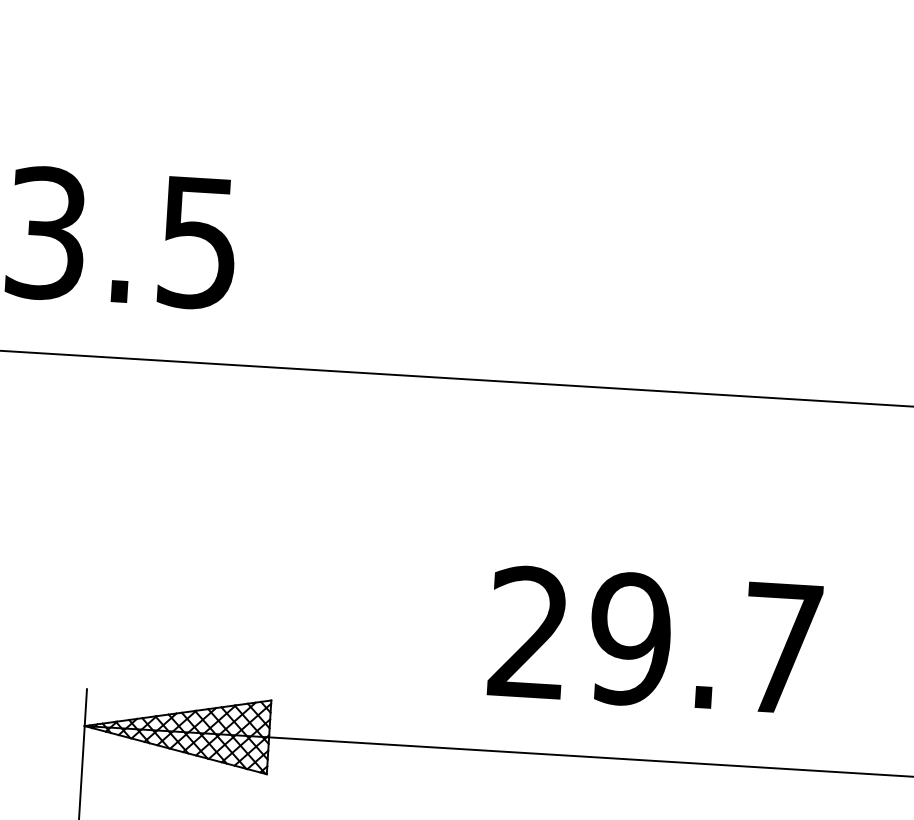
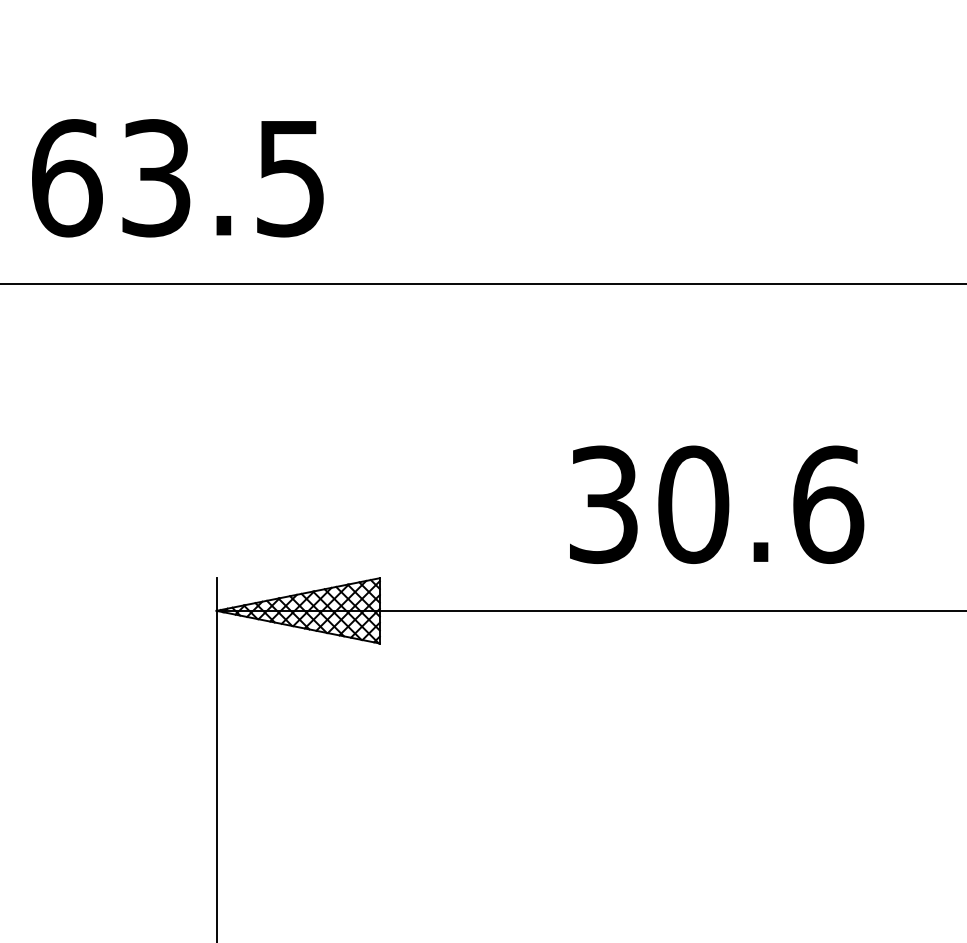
text: (656, 640) -> (716, 504), 29.7 -> 30.6

